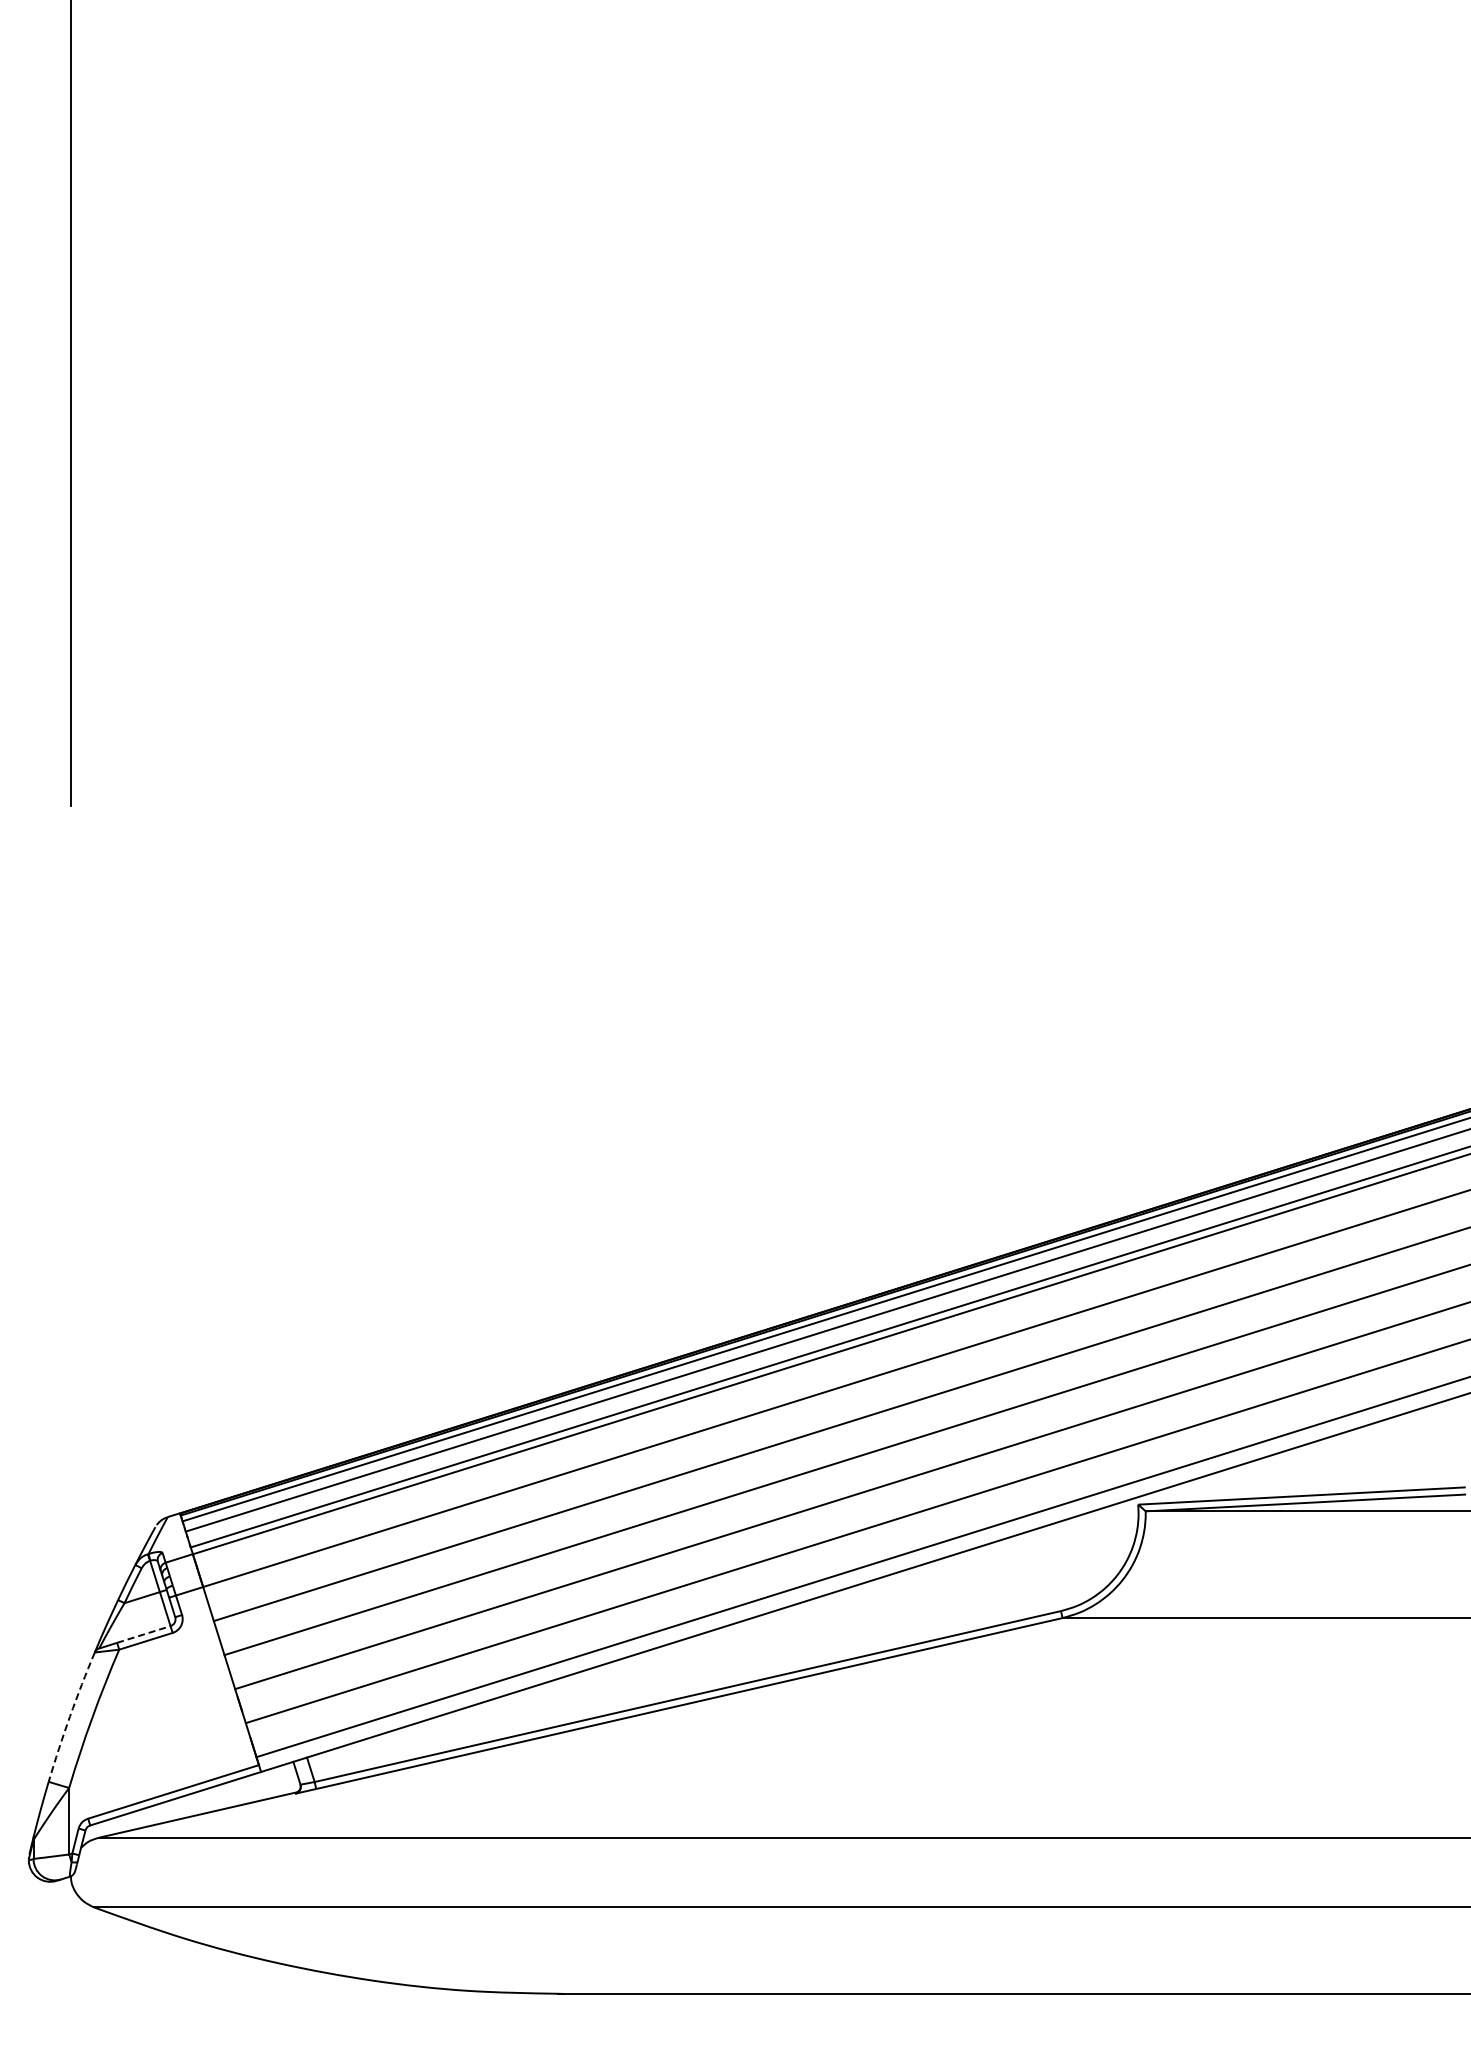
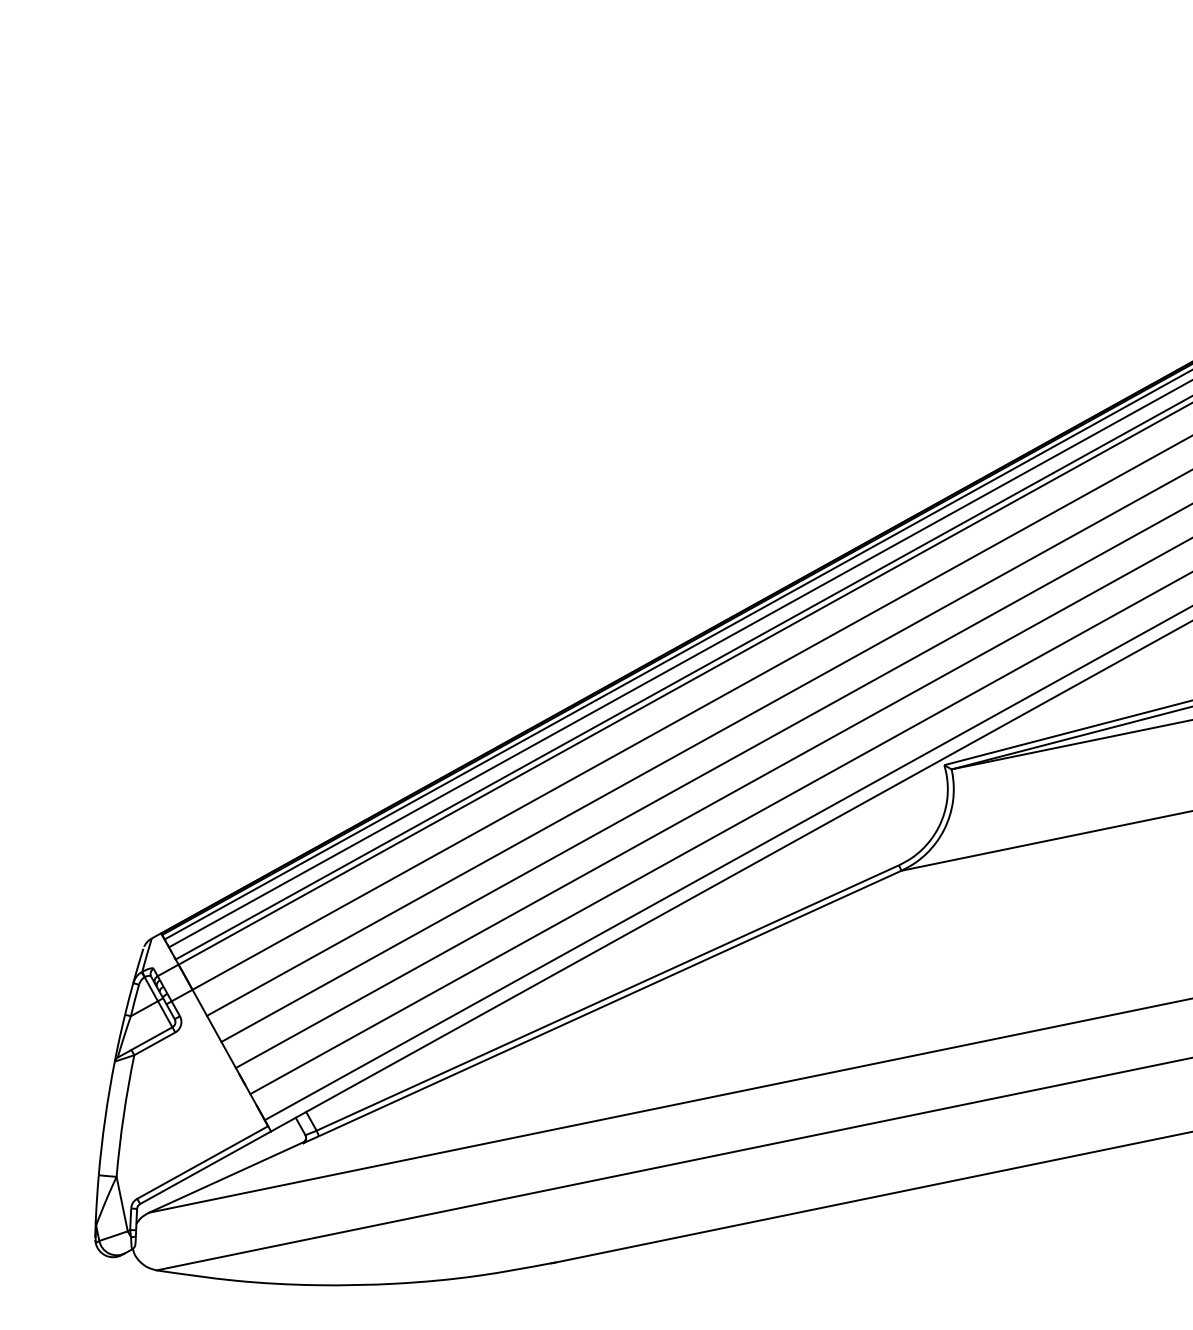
line: (143, 1634) -> (151, 1038), dashed -> solid
arc: (70, 1716) -> (105, 1118), dashed -> solid

